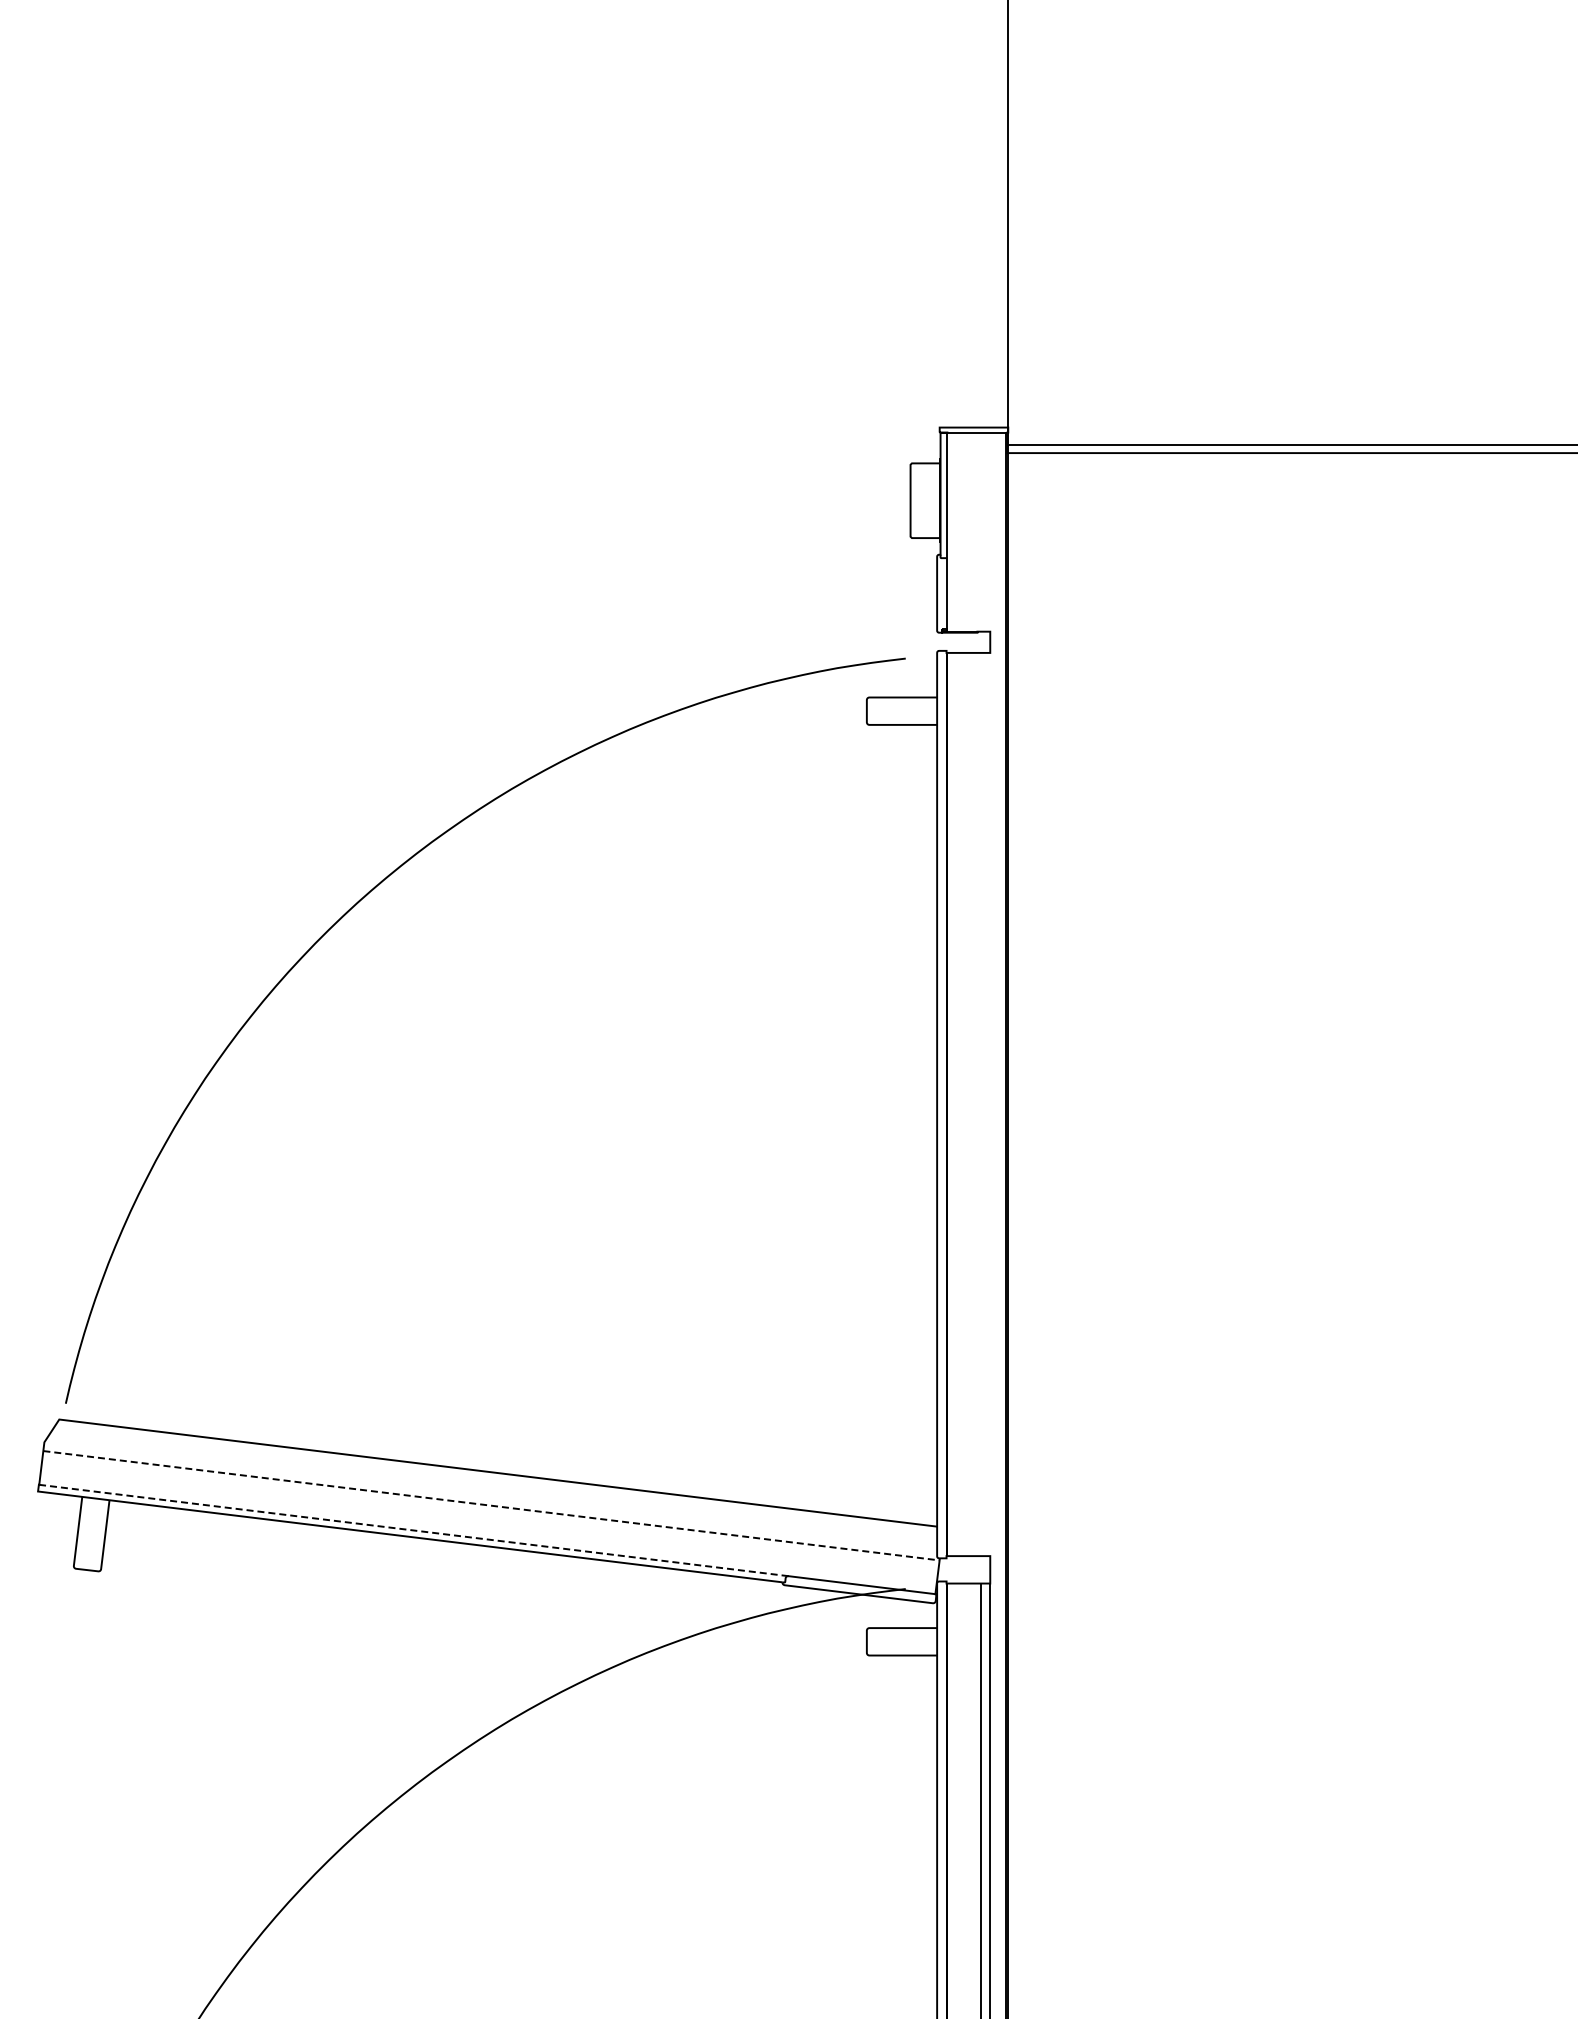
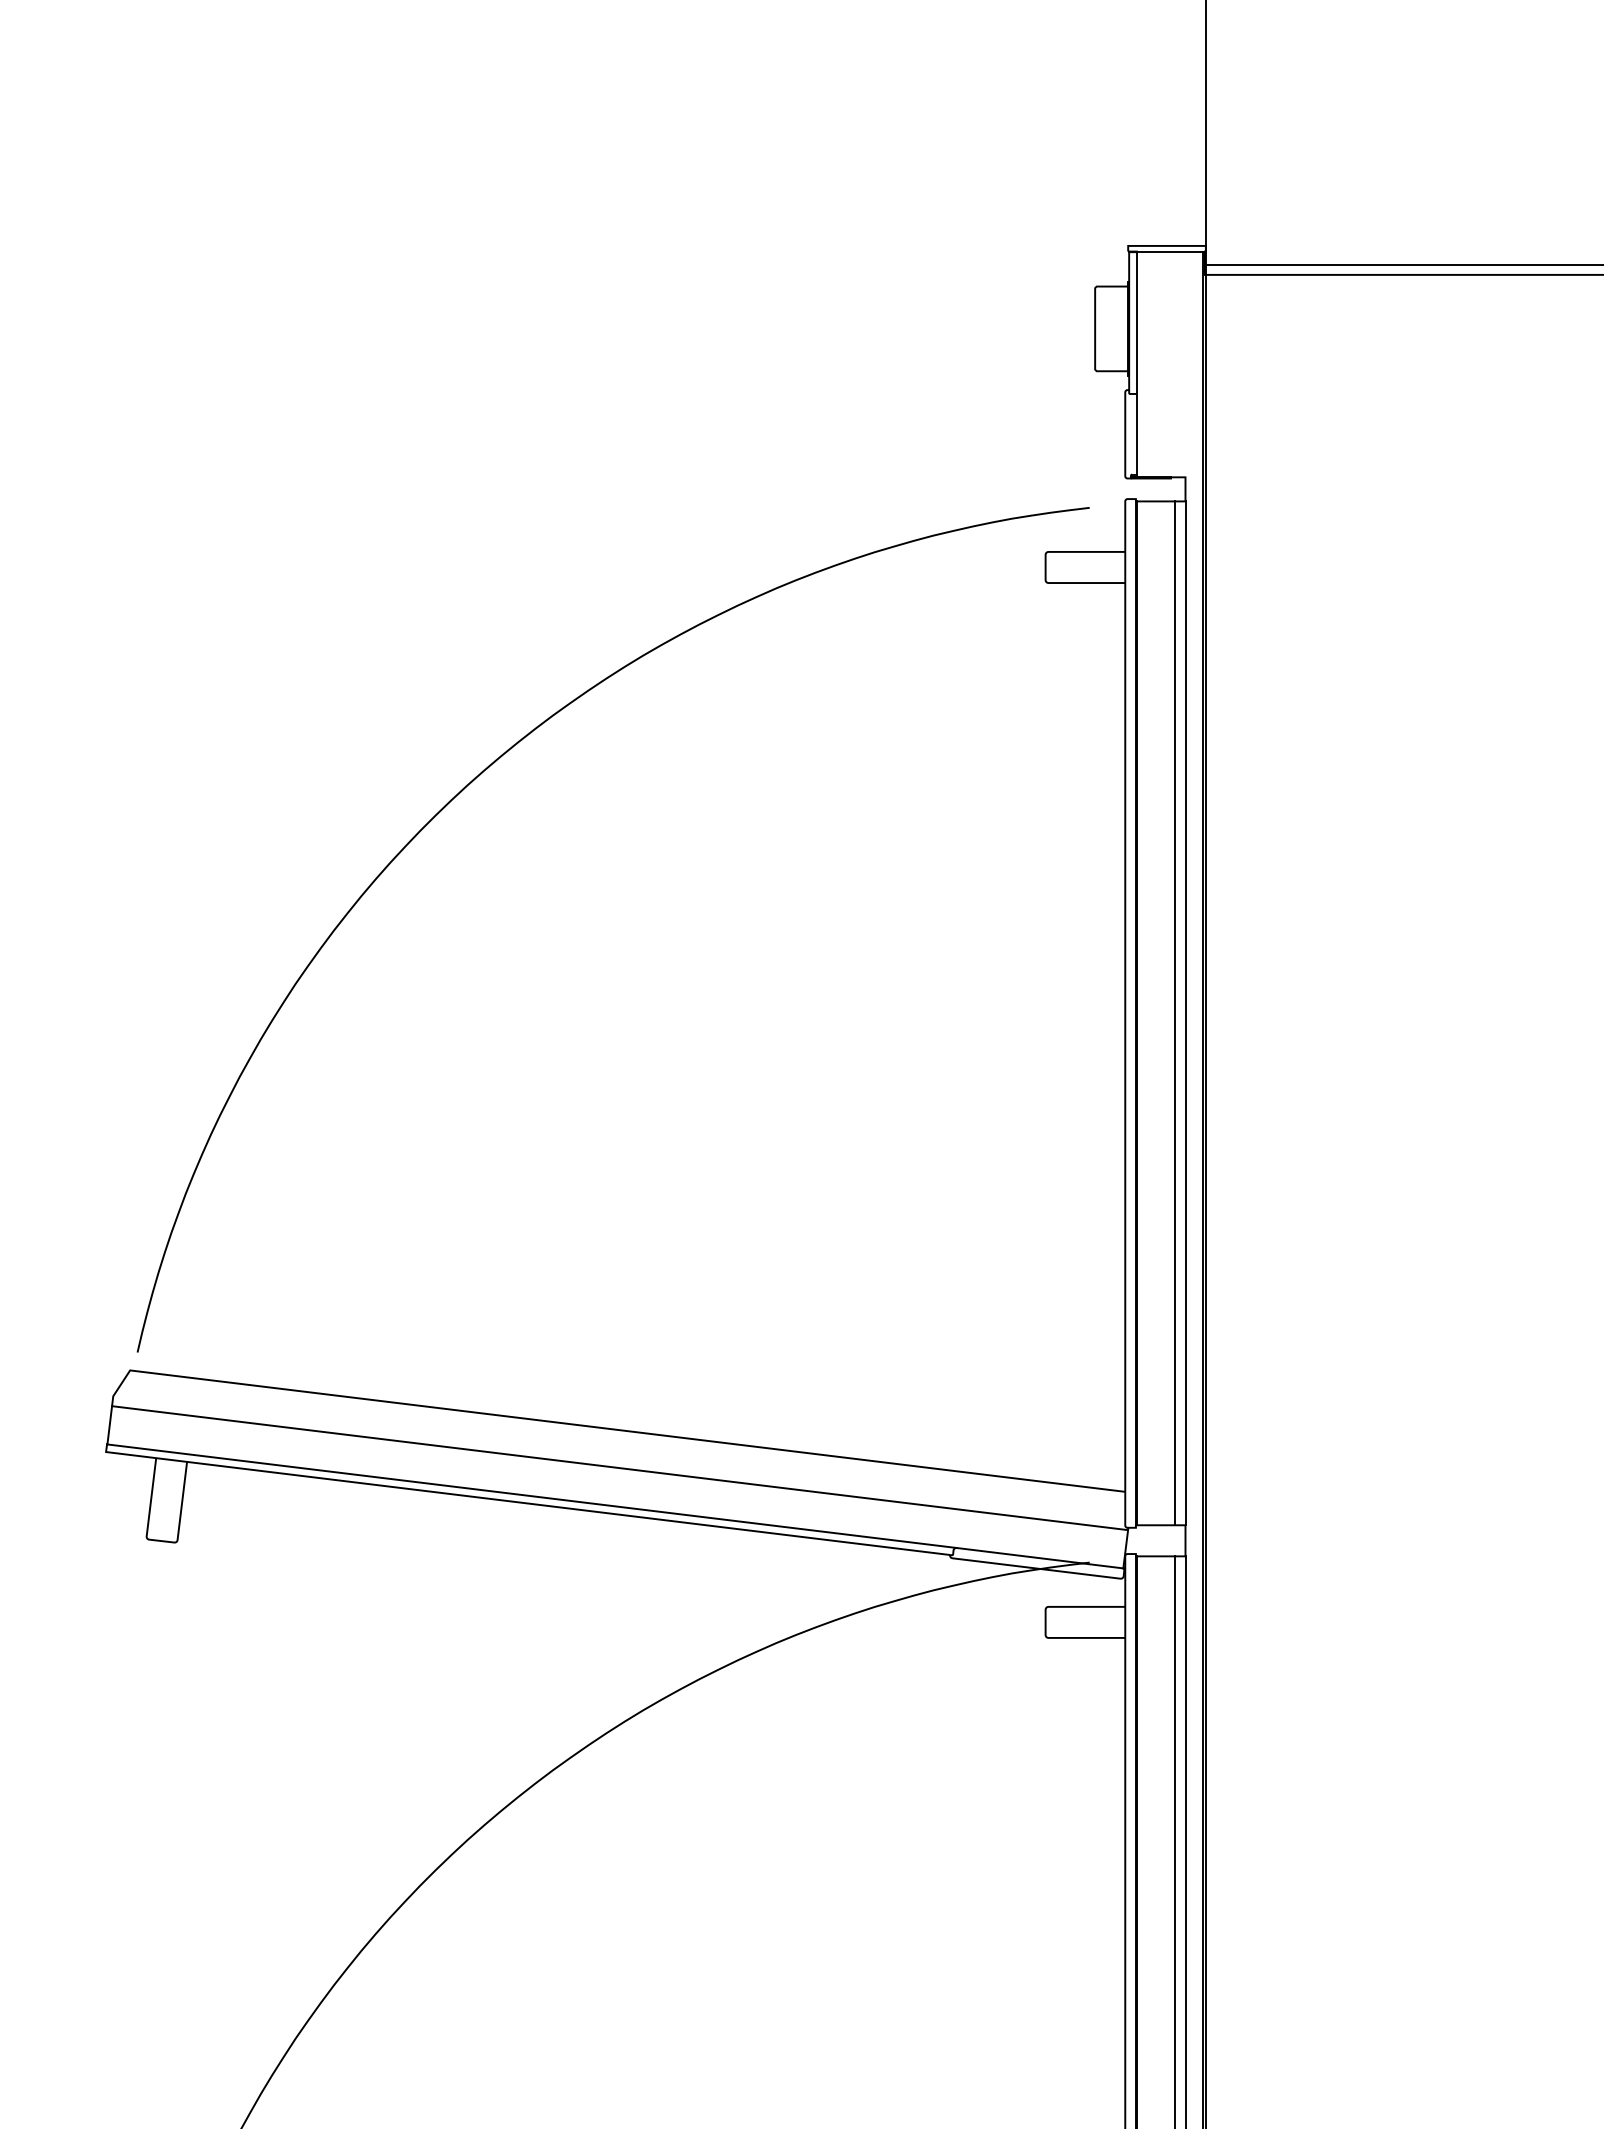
line: (981, 1104) -> (1175, 1013), added
line: (990, 1104) -> (1185, 1013), added
line: (491, 1505) -> (620, 1467), dashed -> solid
line: (413, 1530) -> (531, 1496), dashed -> solid

